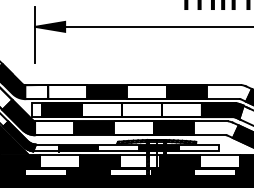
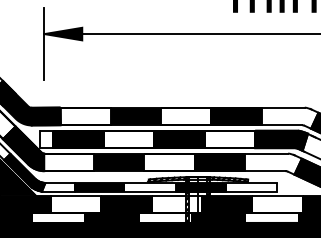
fill: (36, 91) -> (46, 115), added
fill: (141, 110) -> (178, 139), added

